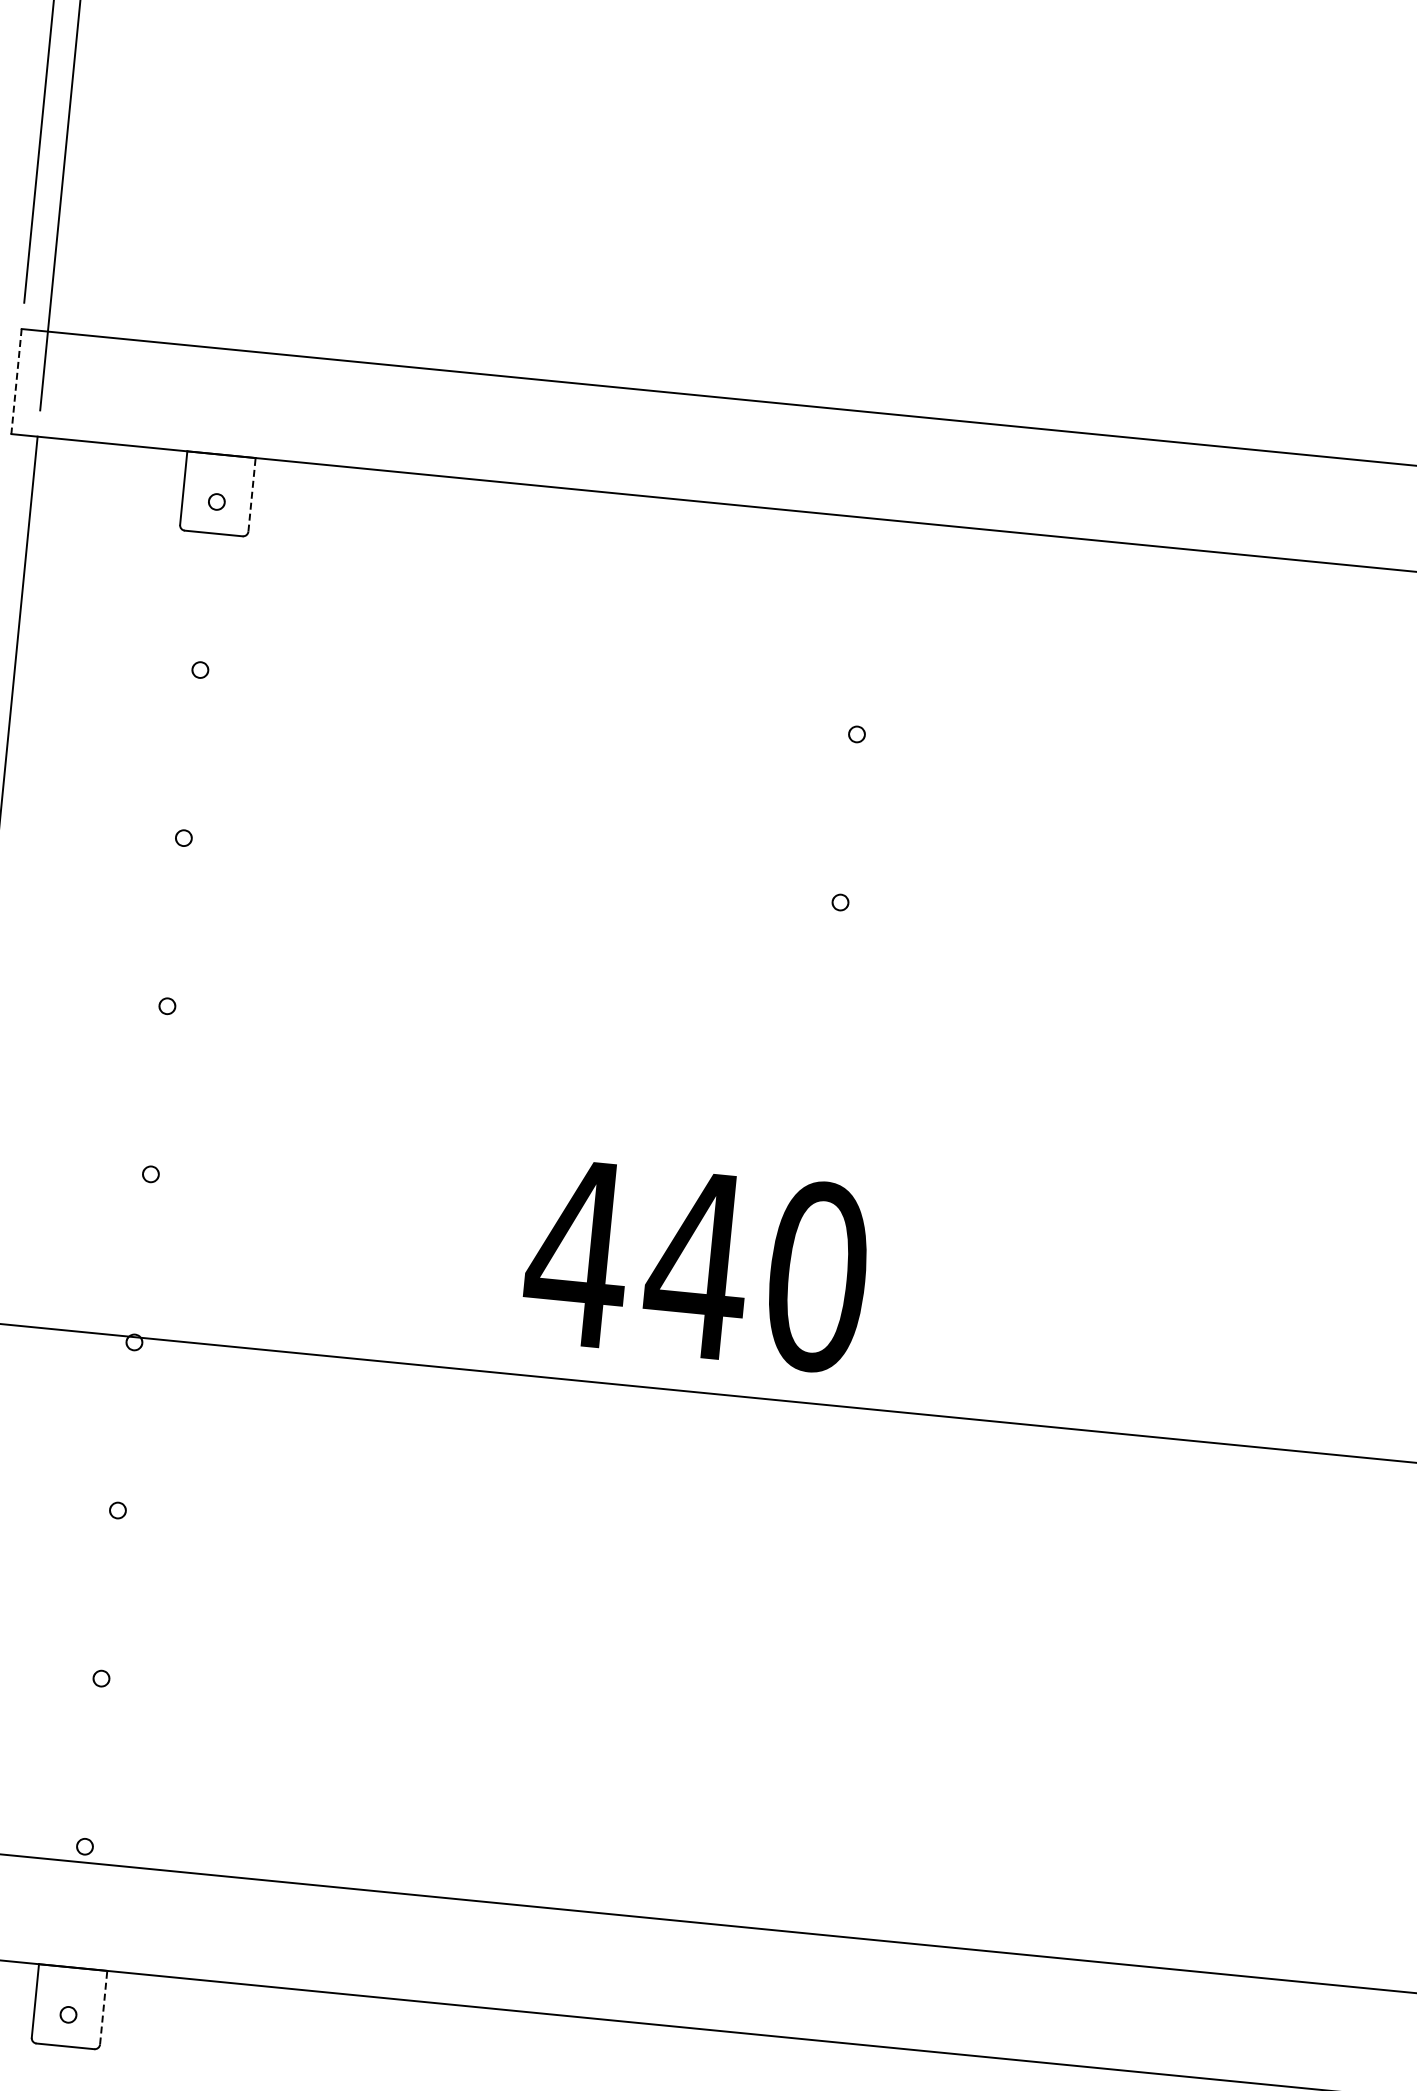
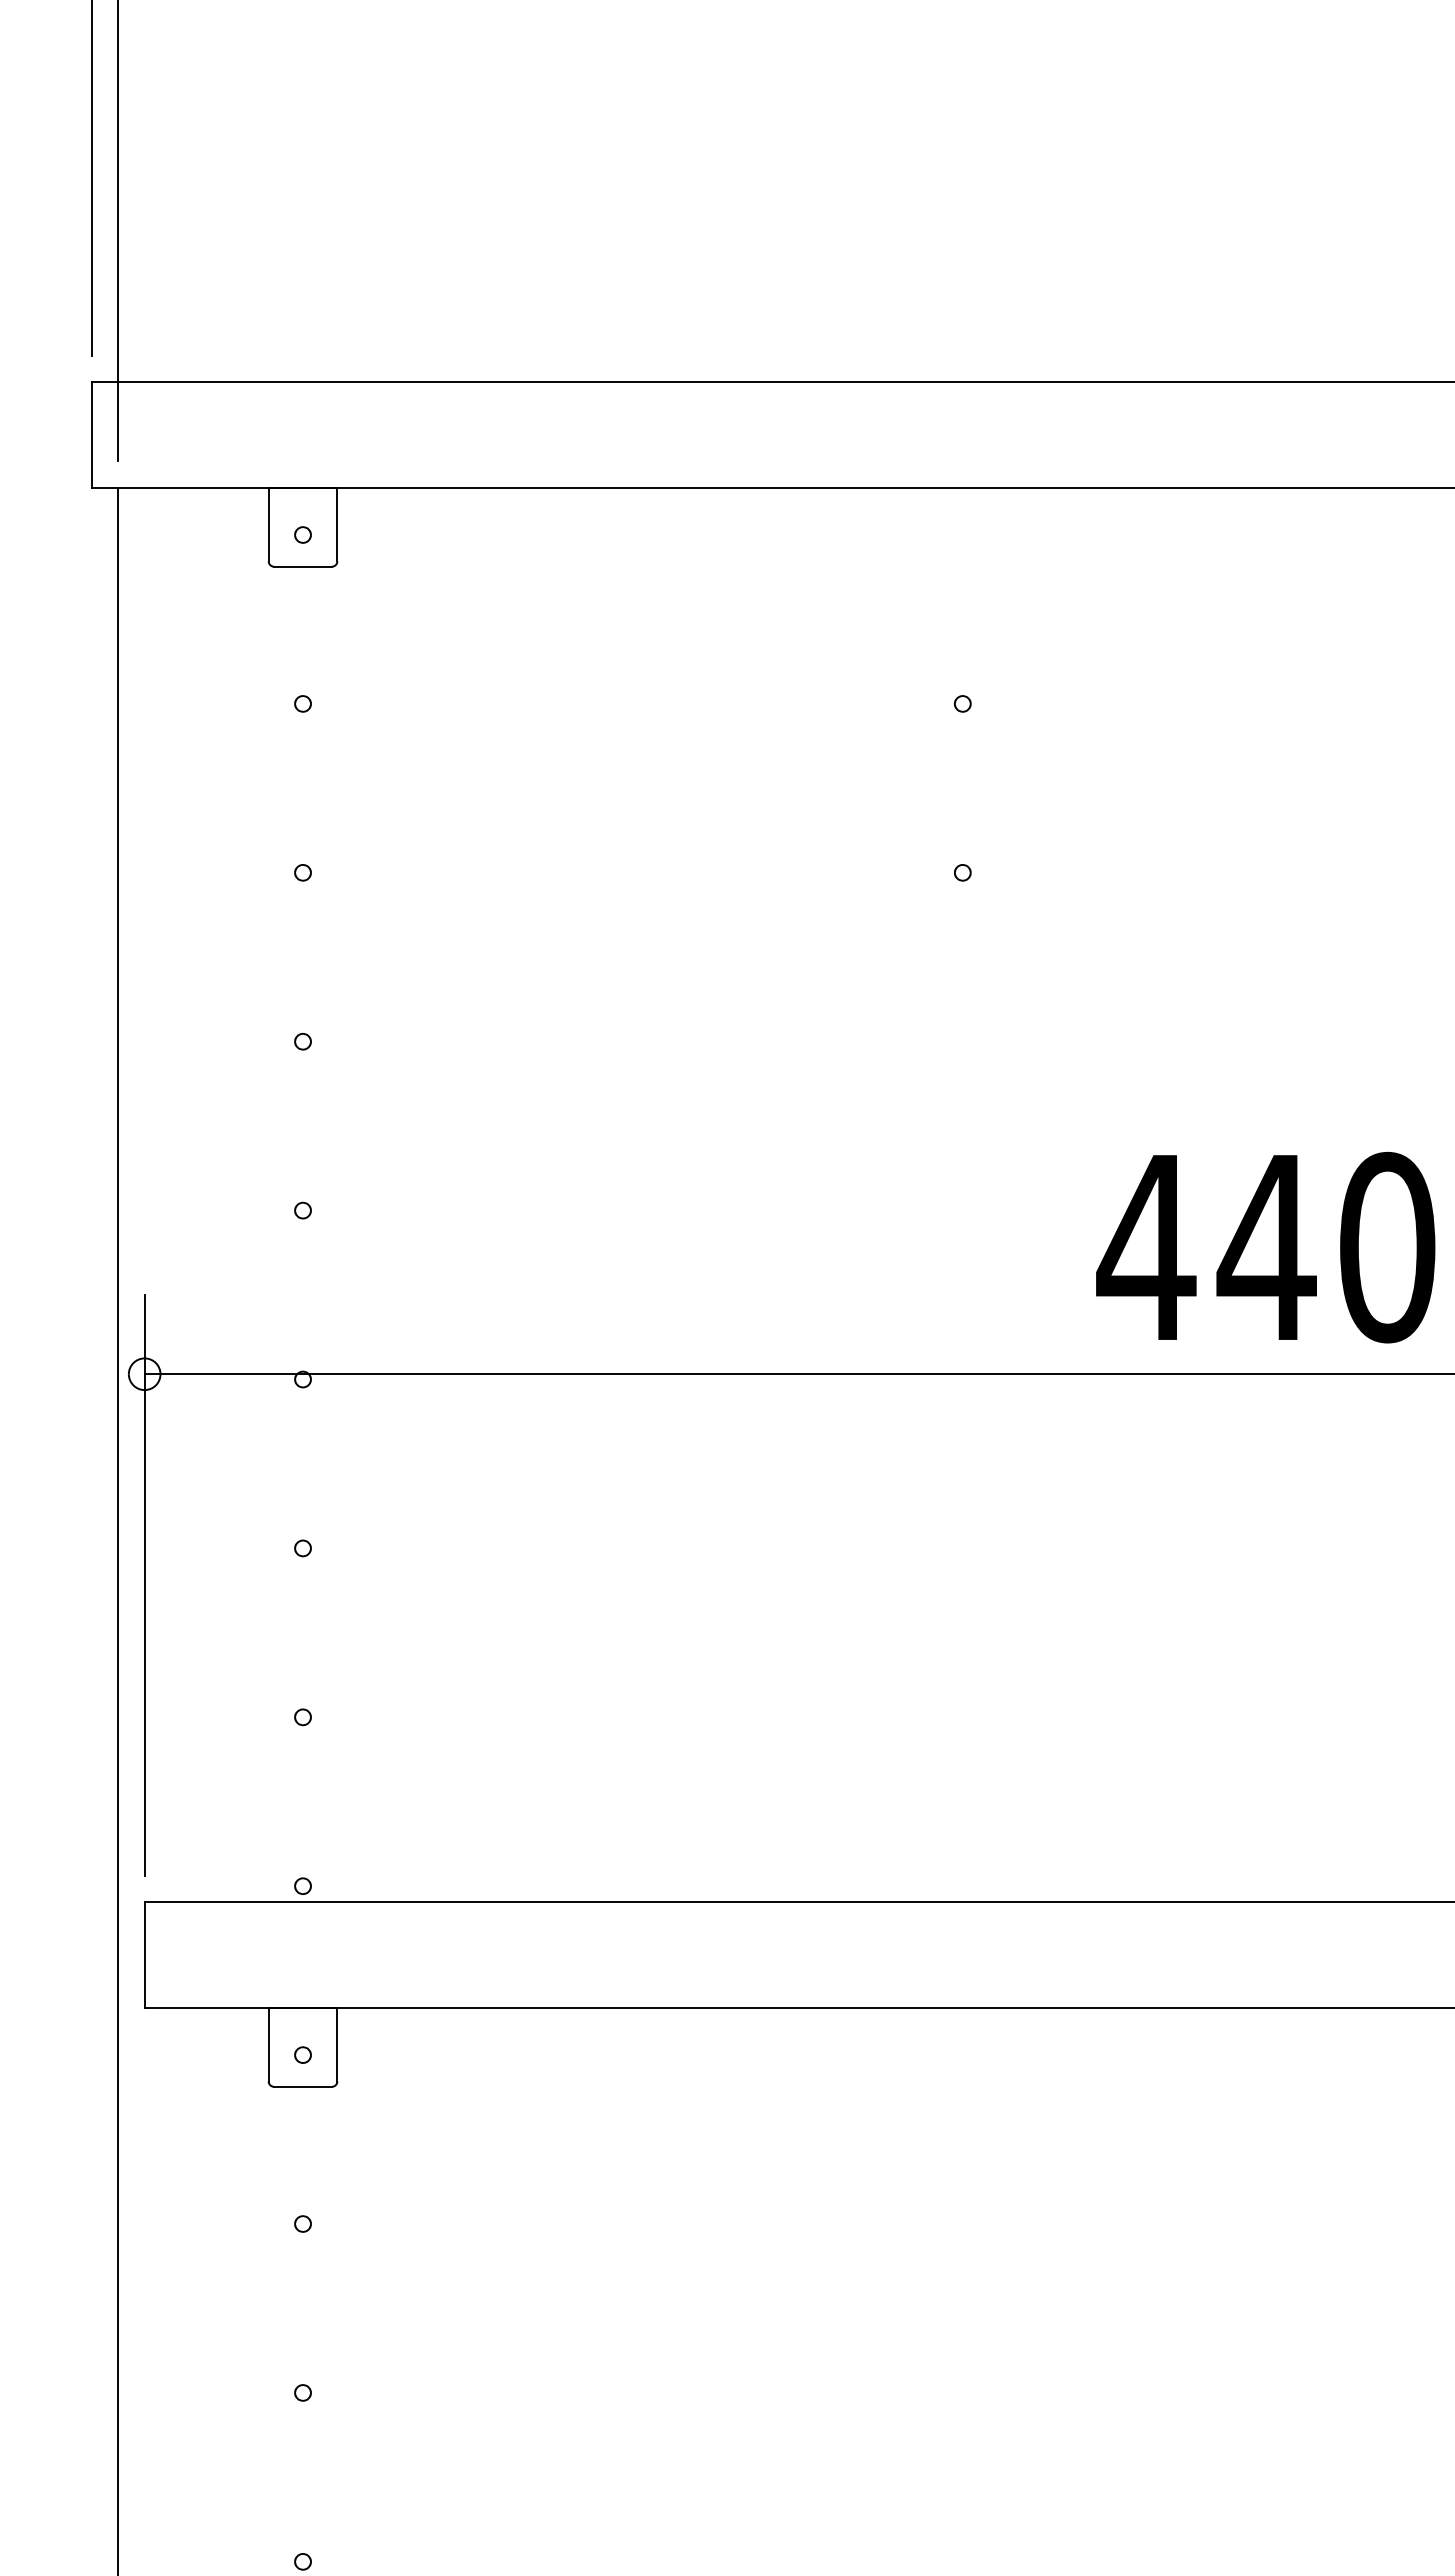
line: (16, 381) -> (91, 434), dashed -> solid
line: (252, 494) -> (337, 524), dashed -> solid
text: (696, 1264) -> (1265, 1247), moved
line: (103, 2007) -> (337, 2044), dashed -> solid

